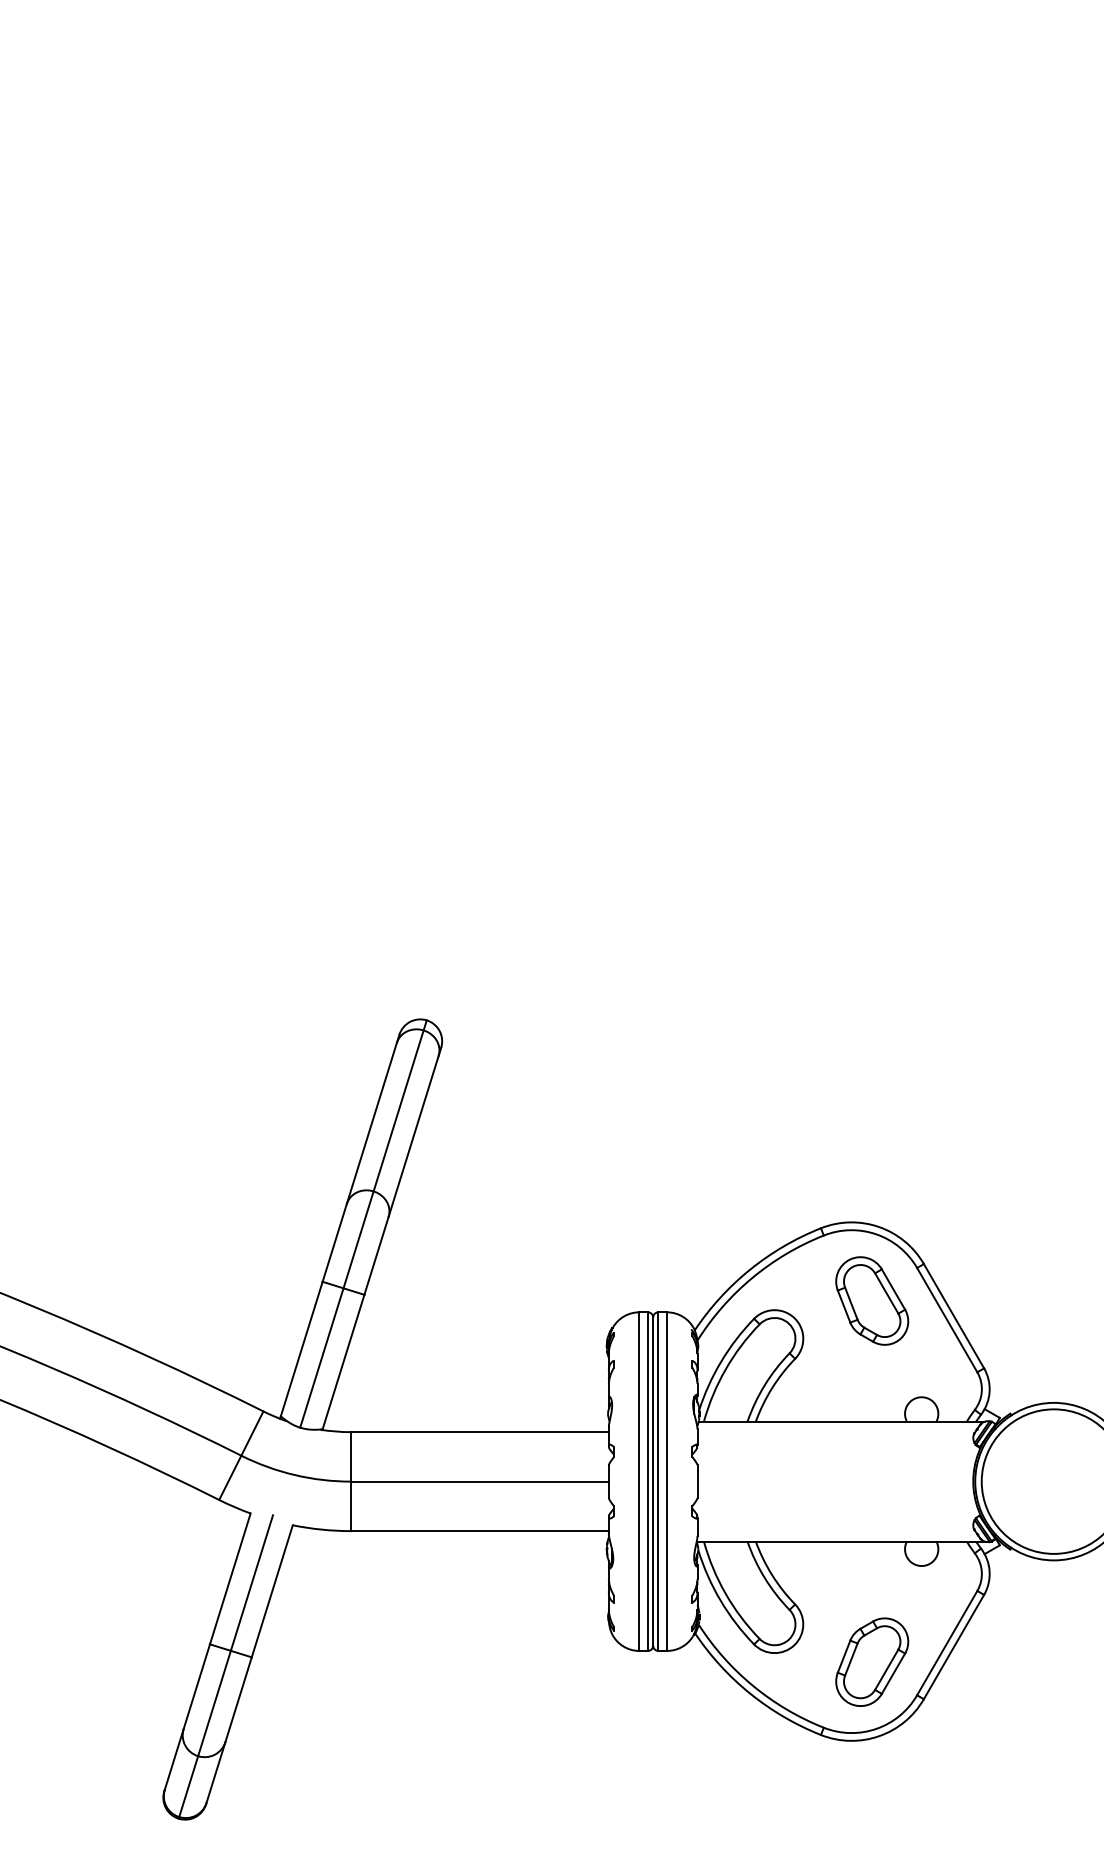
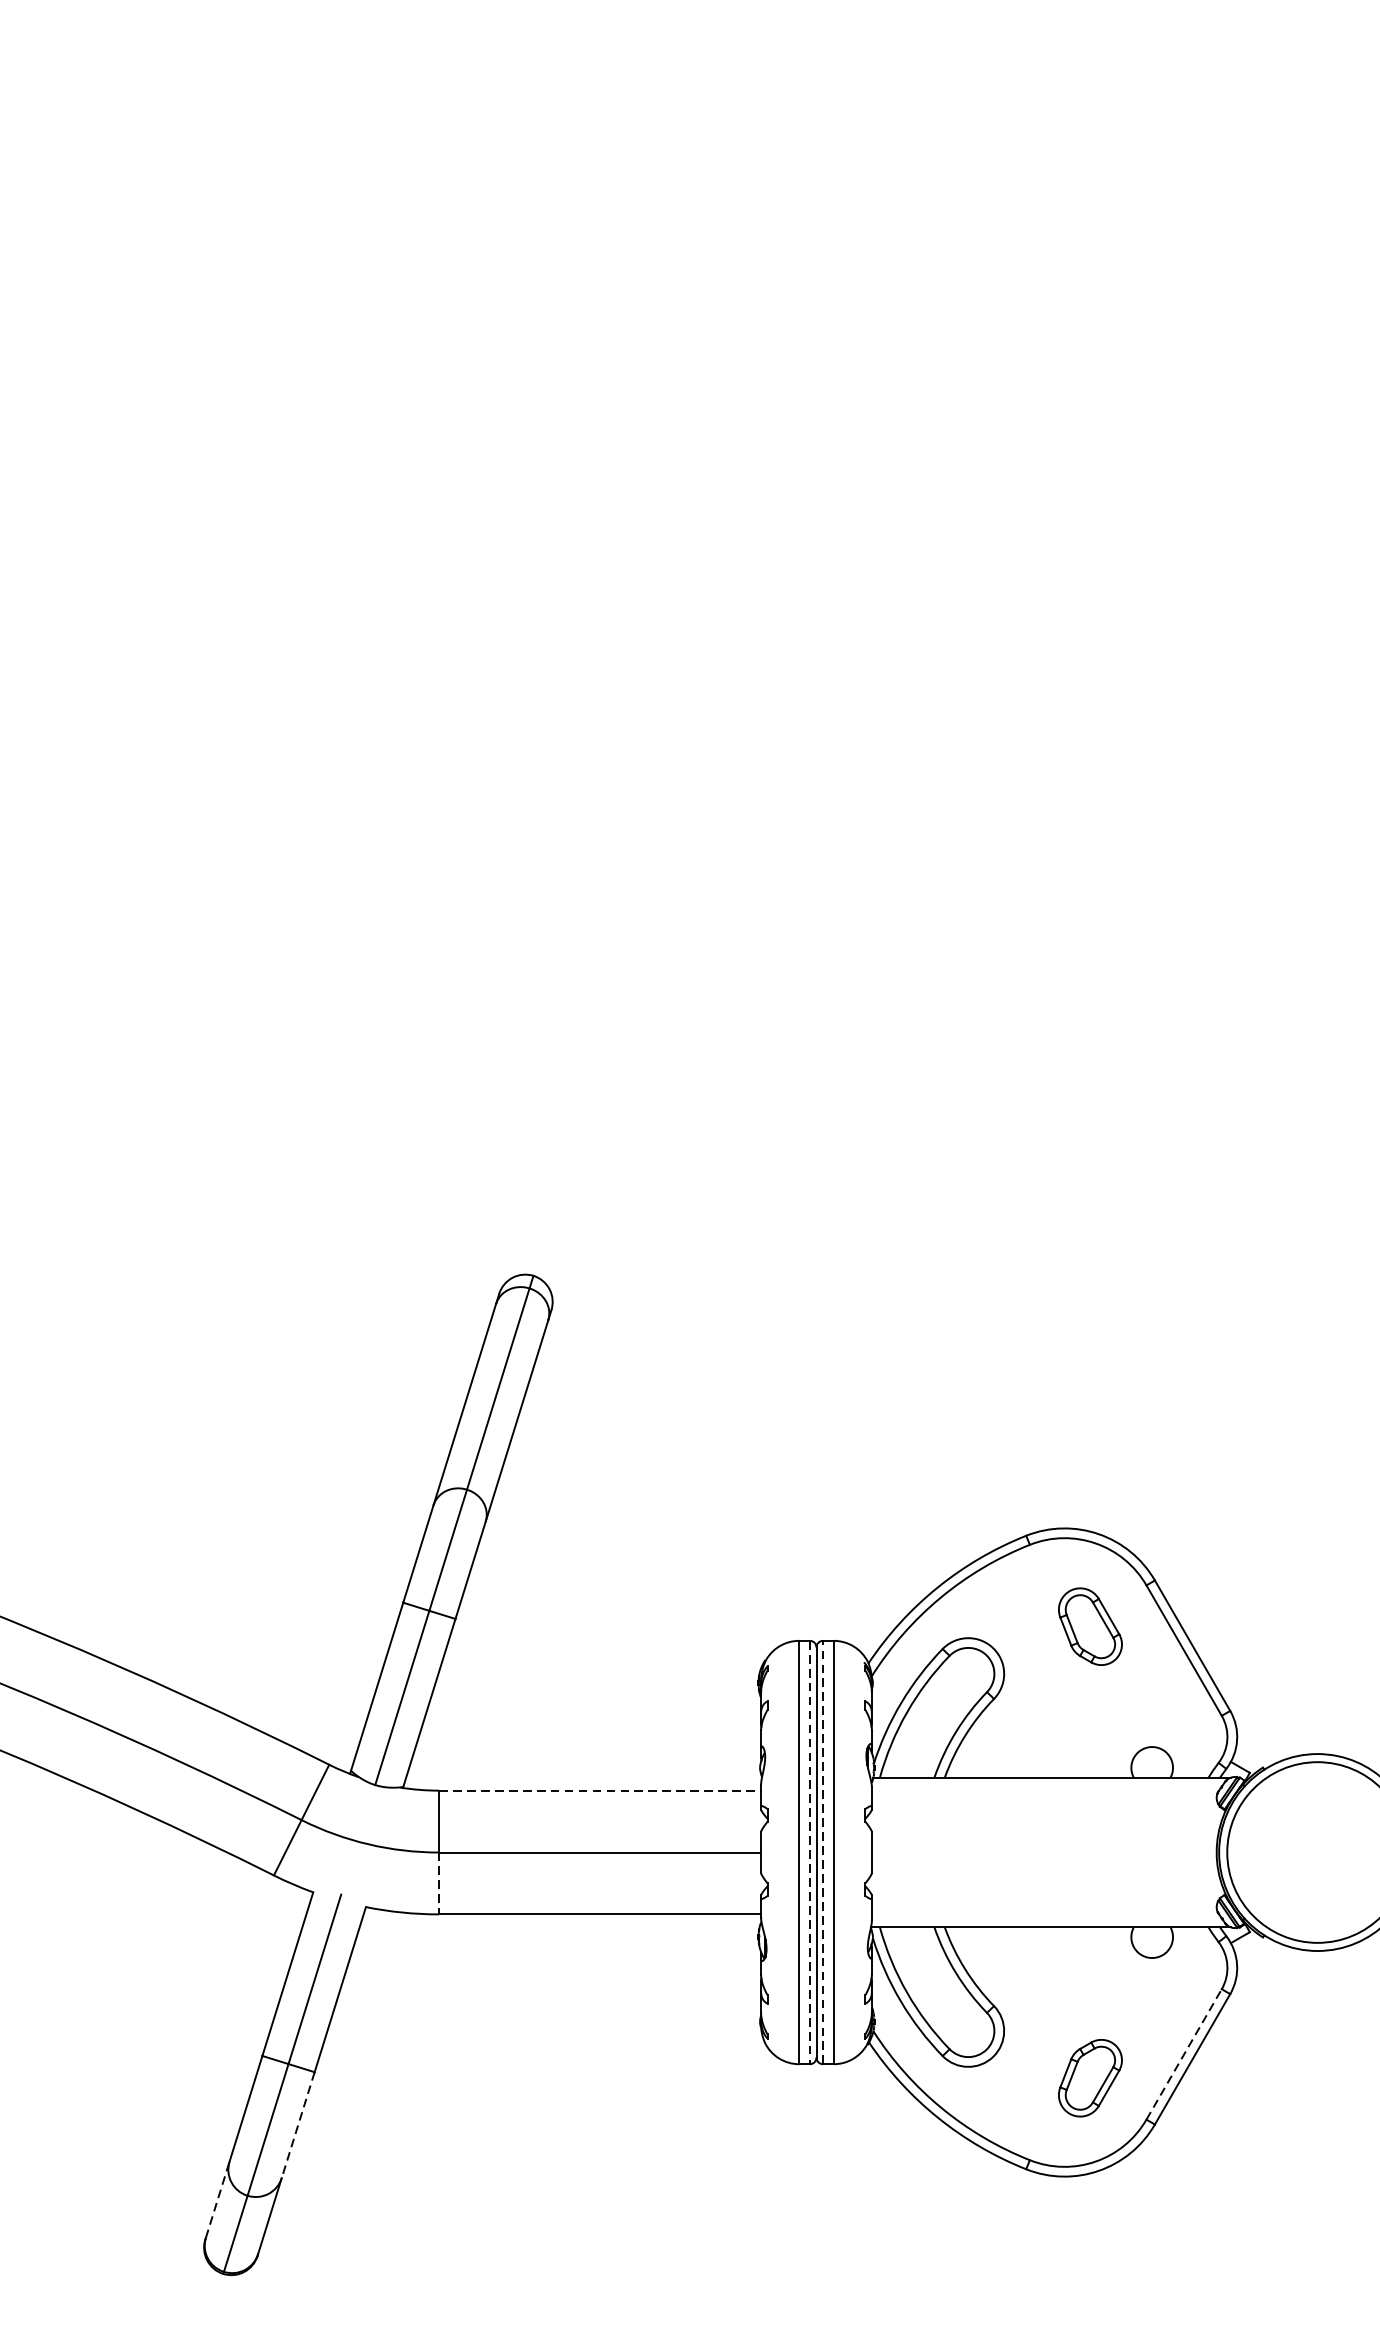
part: (872, 1300) -> (1090, 1626), size x0.7
line: (480, 1432) -> (600, 1791), solid -> dashed
line: (658, 1481) -> (823, 1852), solid -> dashed
line: (647, 1482) -> (809, 1853), solid -> dashed
line: (351, 1506) -> (439, 1883), solid -> dashed
line: (947, 1642) -> (1184, 2053), solid -> dashed
part: (872, 1661) -> (1090, 2077), size x0.7
line: (238, 1700) -> (298, 2126), solid -> dashed
line: (174, 1759) -> (218, 2199), solid -> dashed

